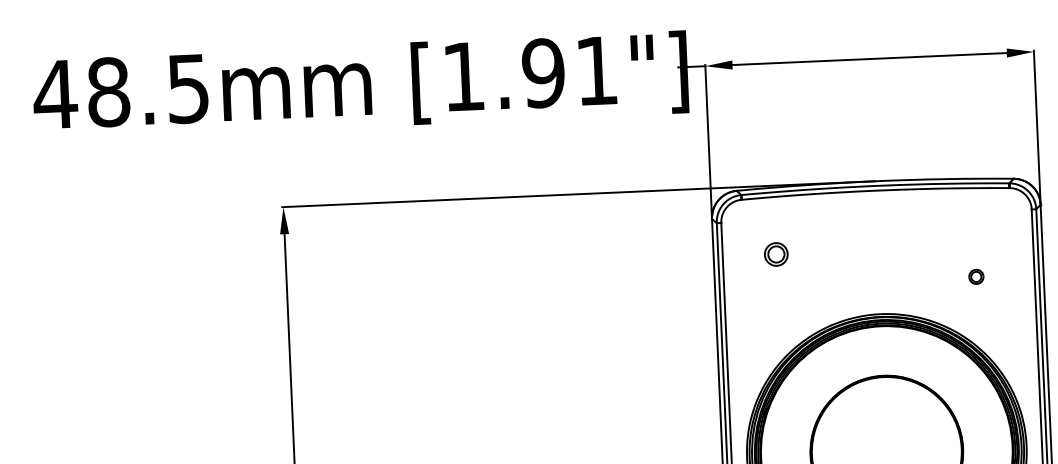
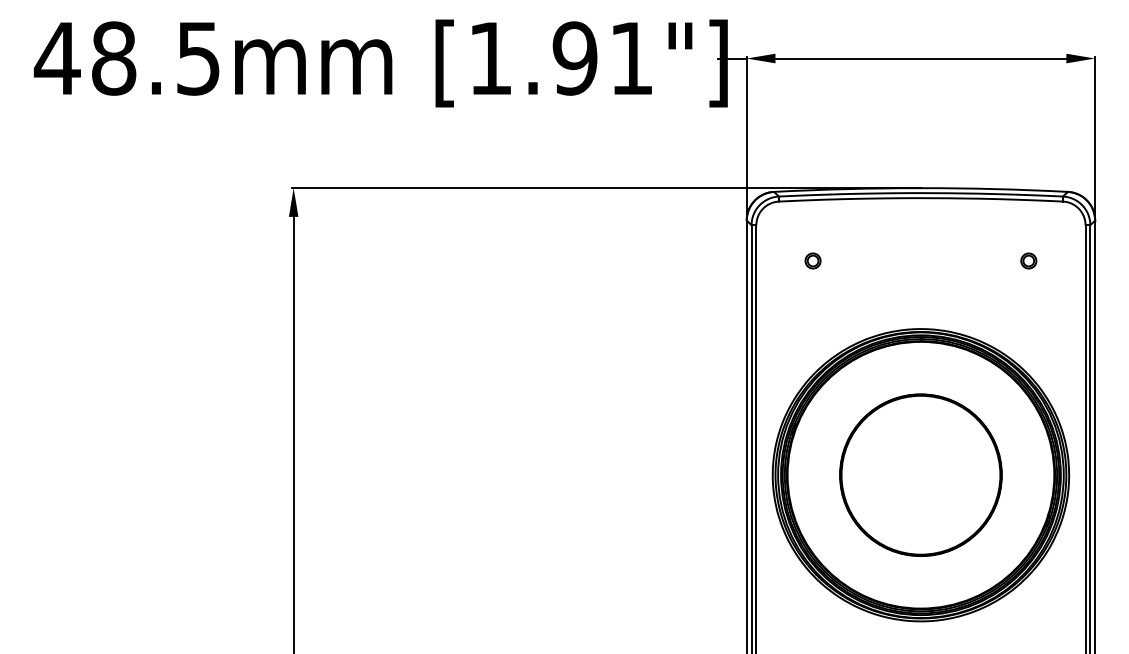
part: (775, 253) -> (812, 260), size x0.62
part: (976, 276) -> (1028, 260), moved

